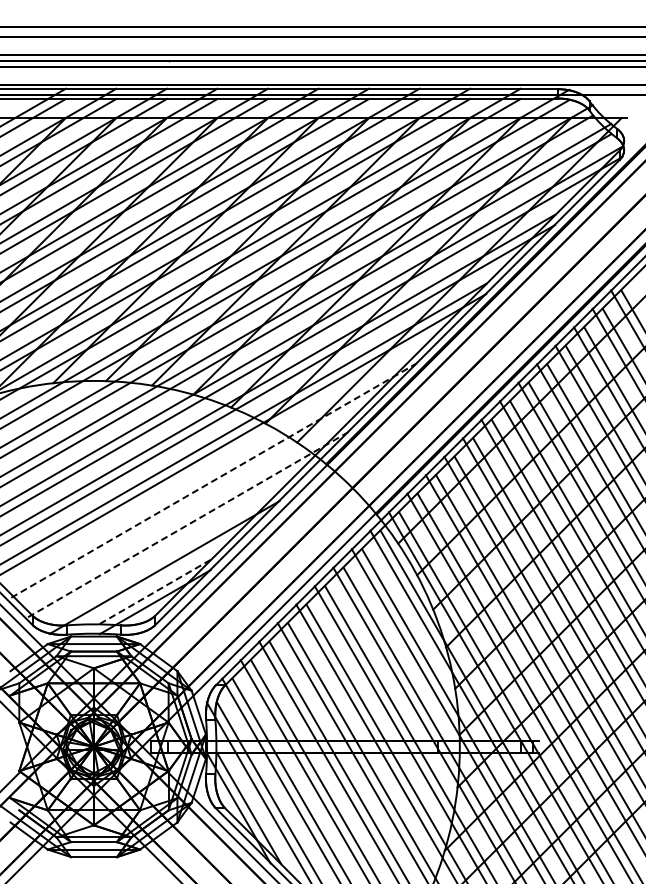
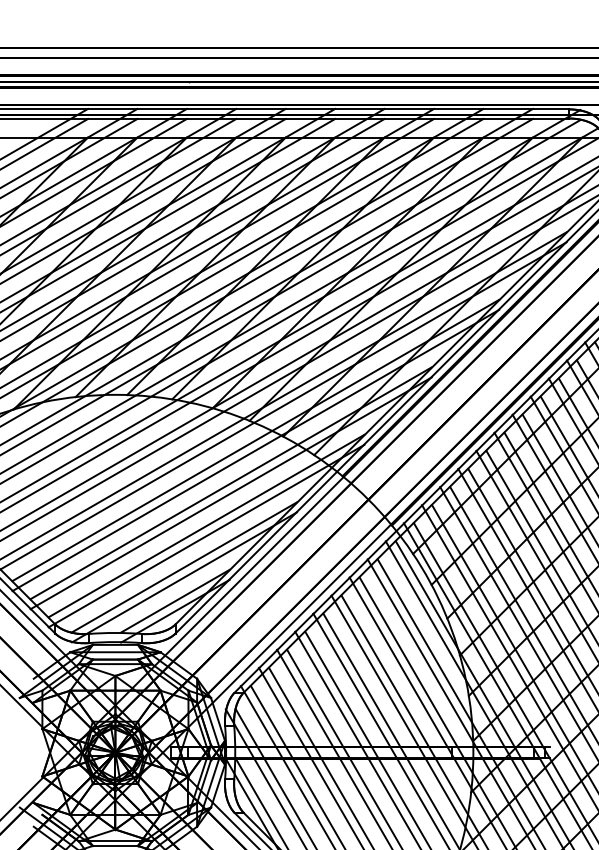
line: (212, 470) -> (231, 482), added
line: (212, 481) -> (231, 493), dashed -> solid
line: (186, 514) -> (205, 525), added
line: (186, 525) -> (205, 536), dashed -> solid
line: (164, 556) -> (184, 566), added
line: (154, 592) -> (174, 601), dashed -> solid

